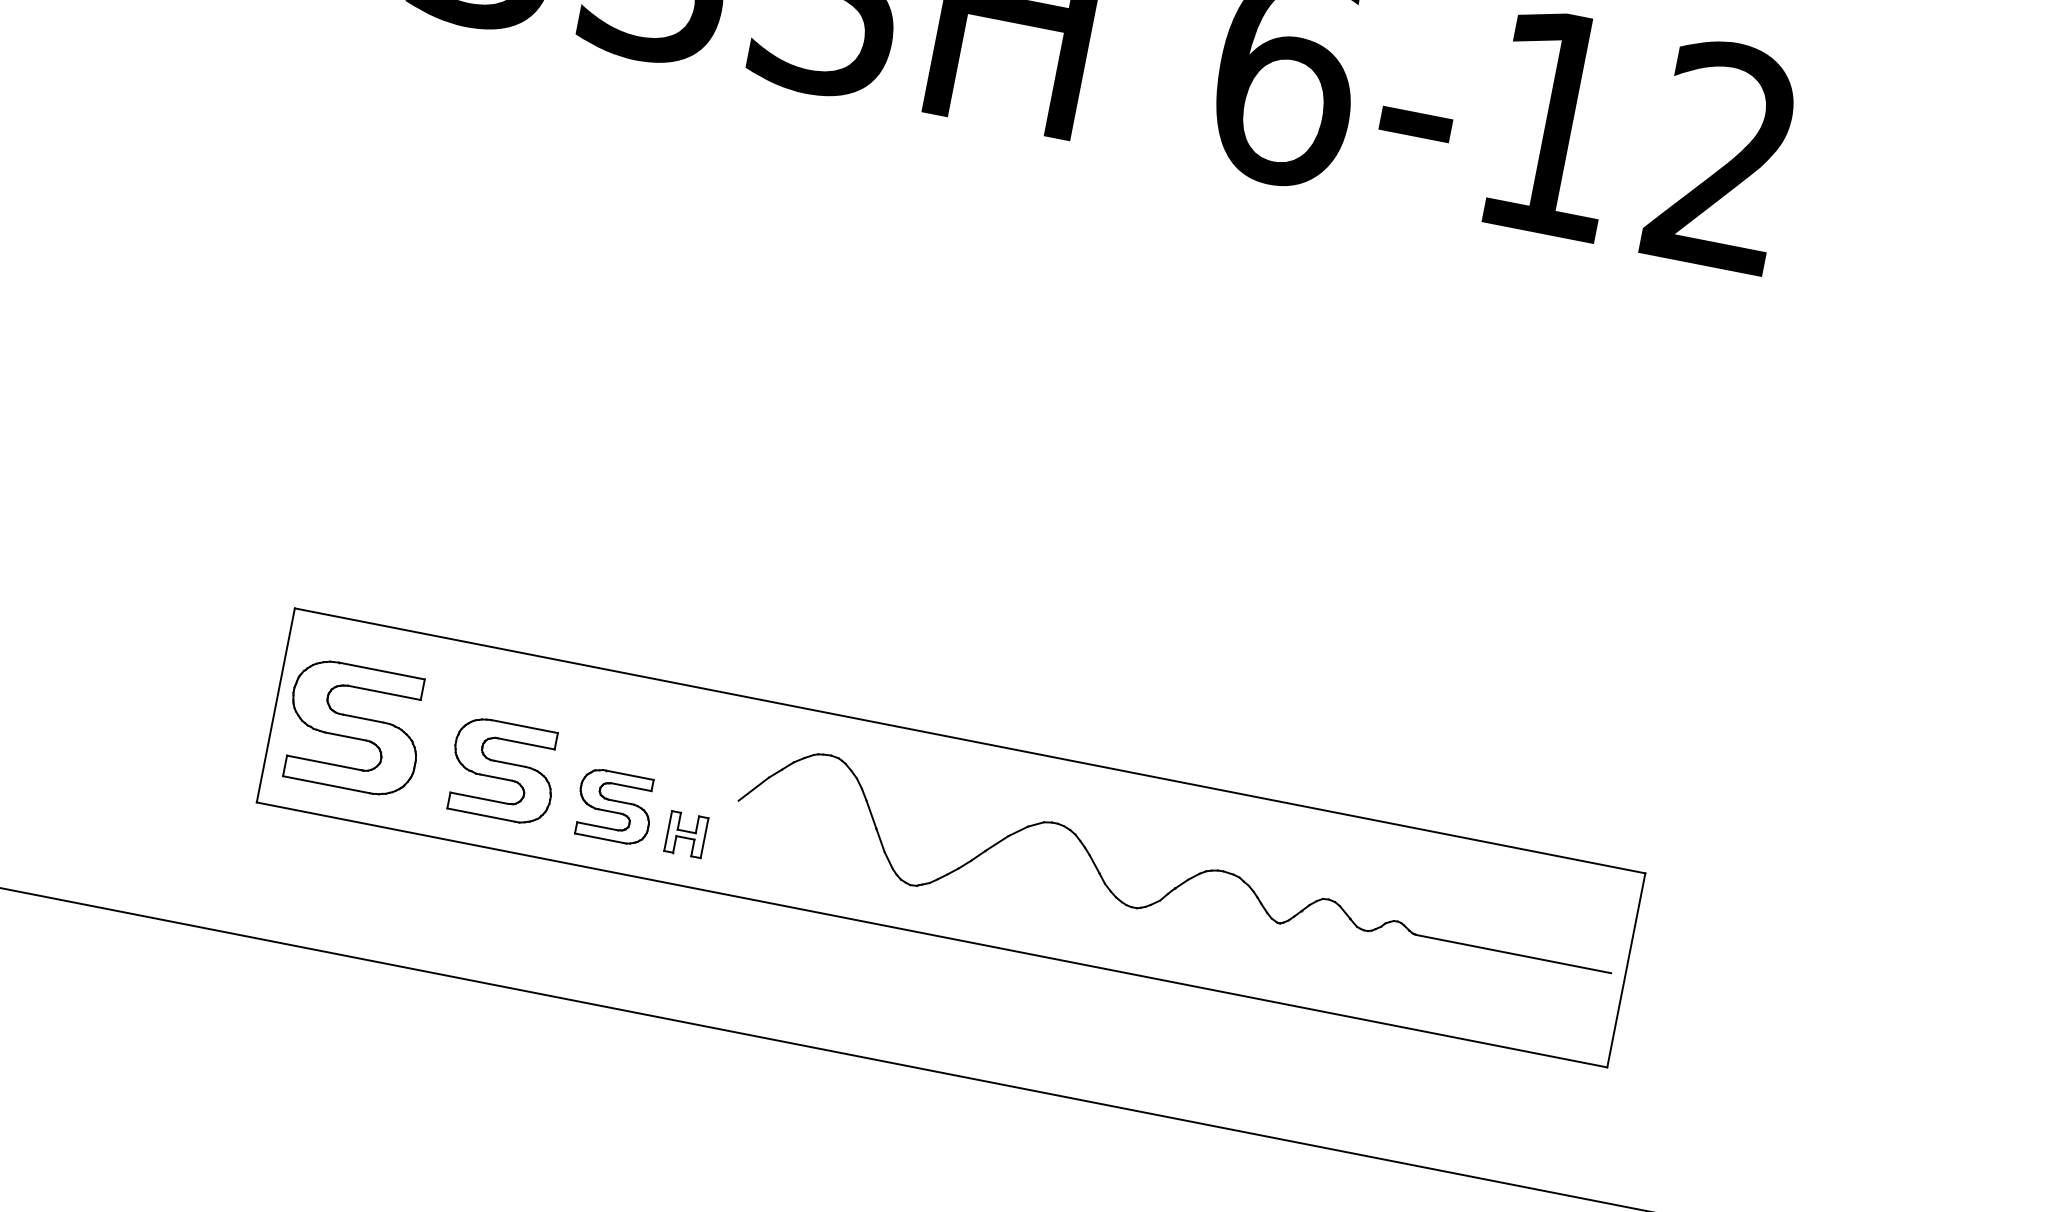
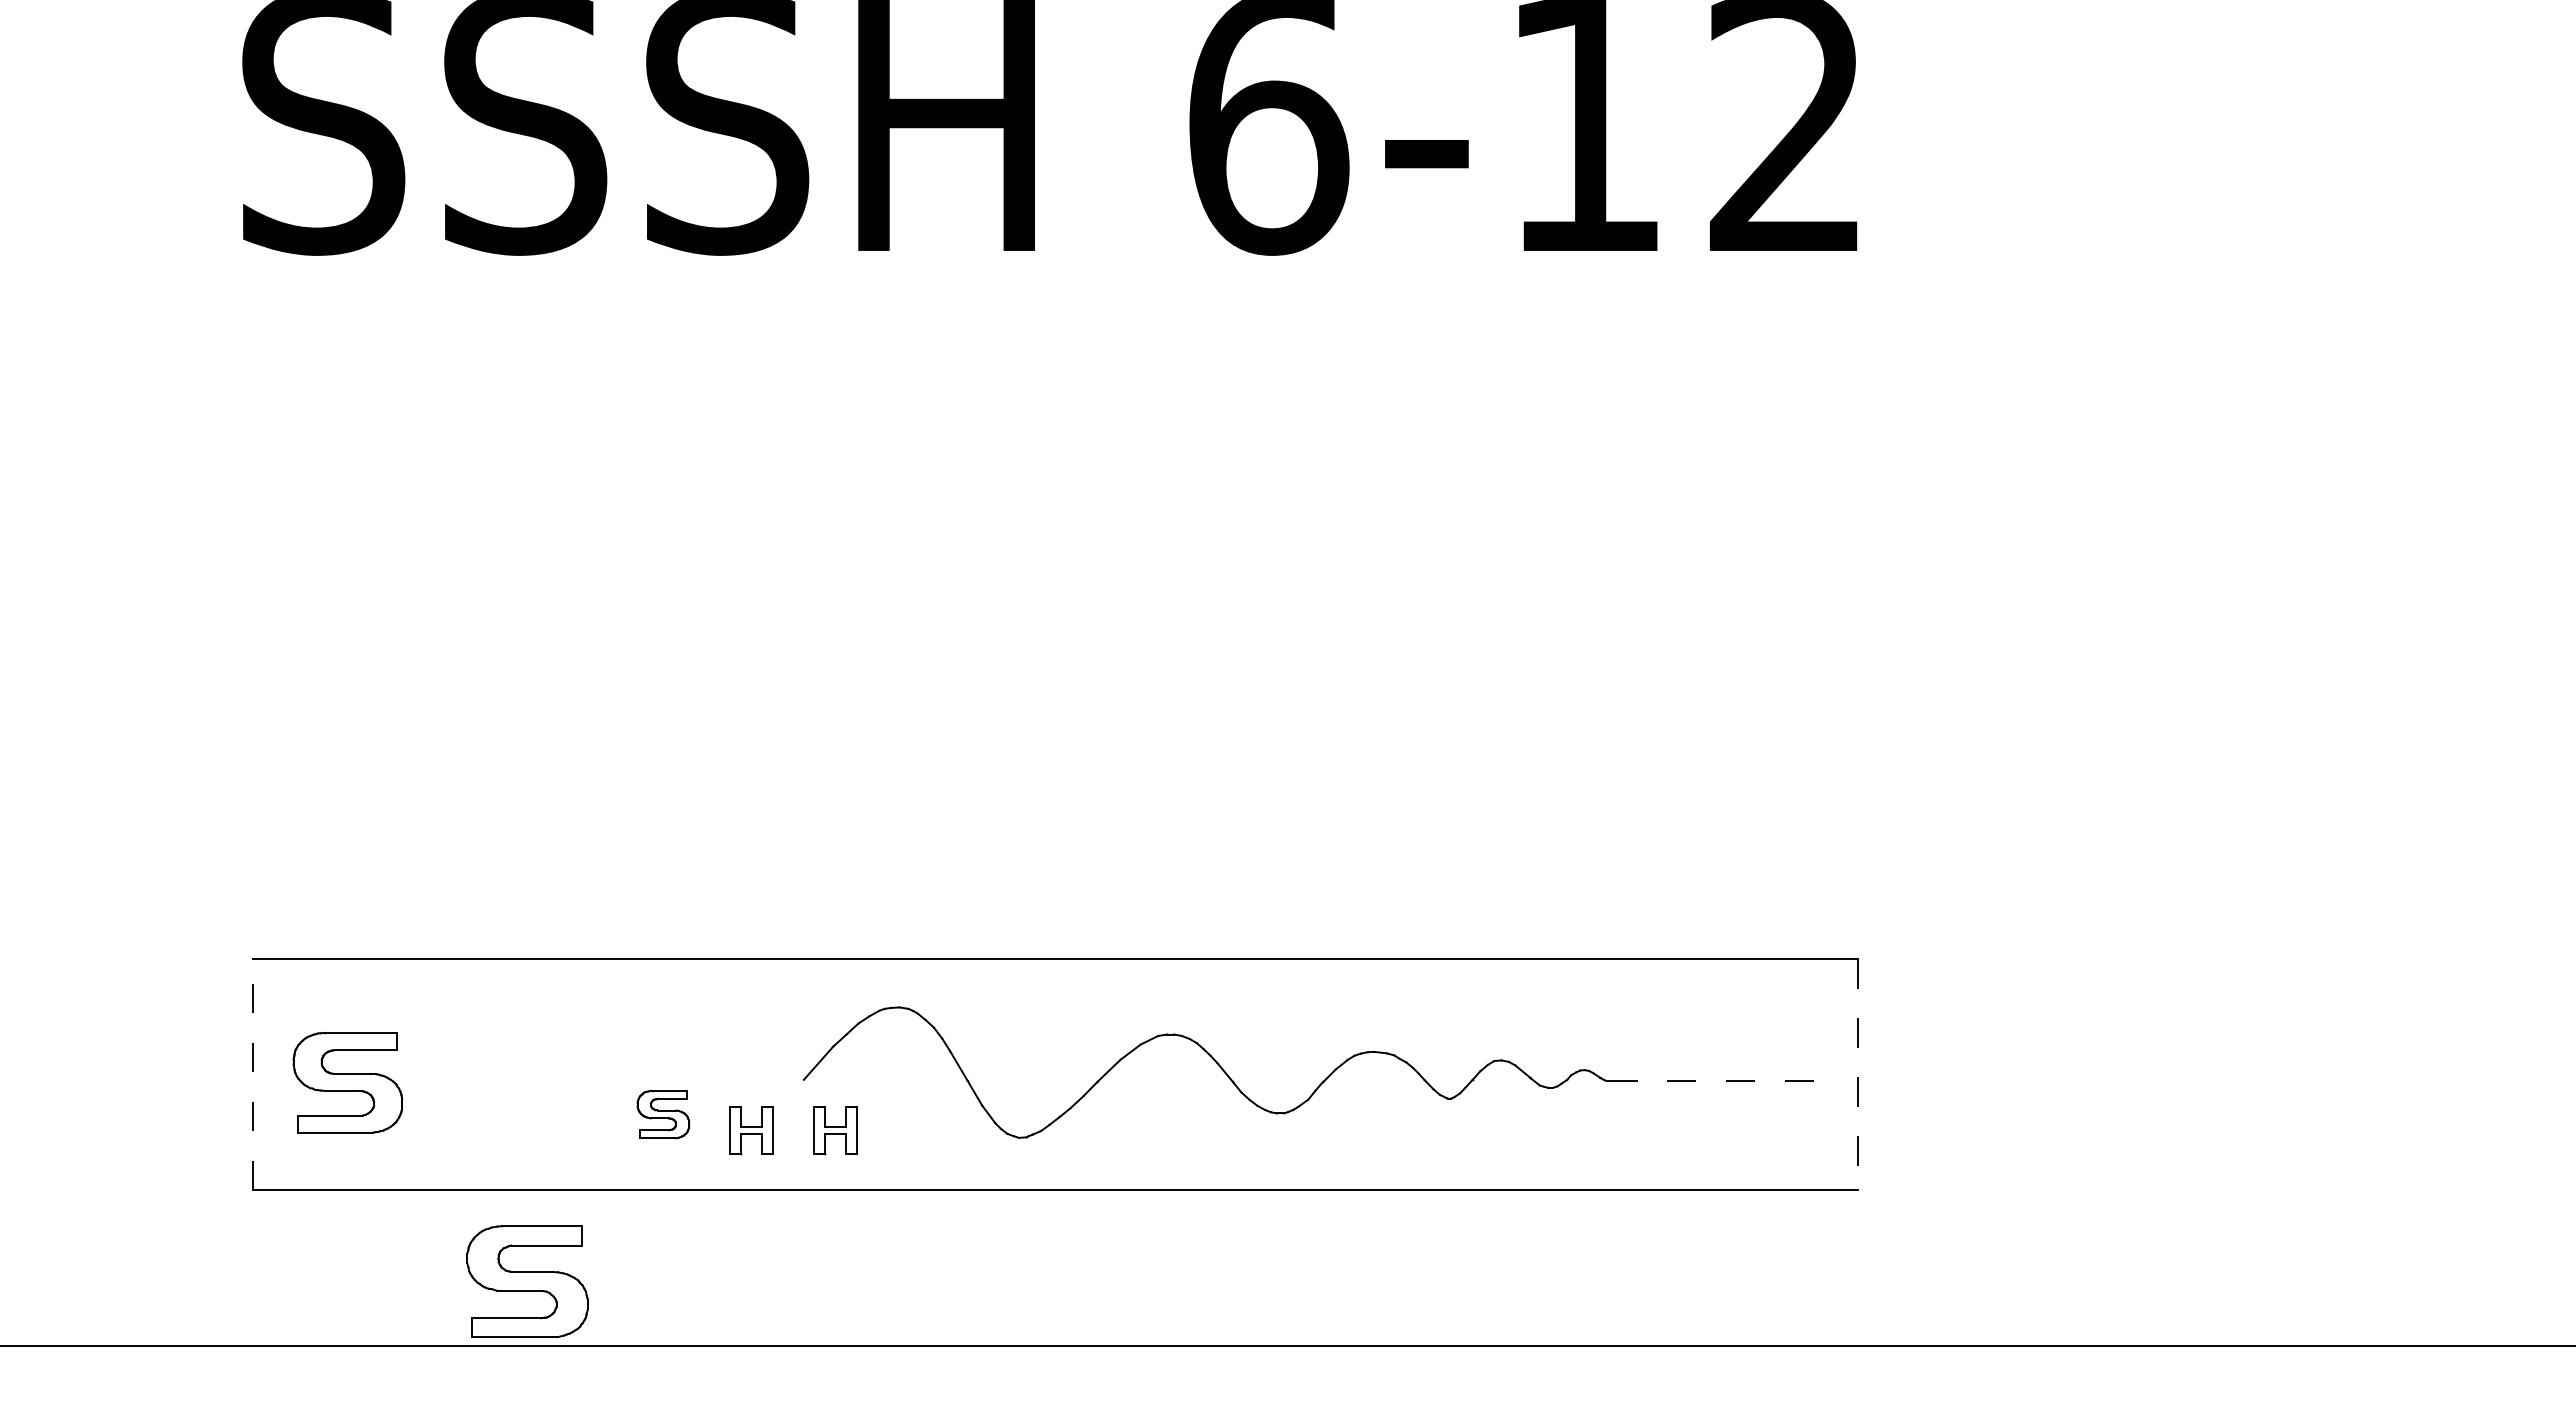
line: (275, 705) -> (252, 1074), solid -> dashed
part: (354, 727) -> (347, 1082), size x0.7
part: (503, 770) -> (527, 1281), moved
part: (614, 806) -> (663, 1114), size x0.6
part: (756, 848) -> (835, 1130), added
line: (1513, 954) -> (1724, 1081), solid -> dashed
line: (1626, 971) -> (1857, 1075), solid -> dashed

